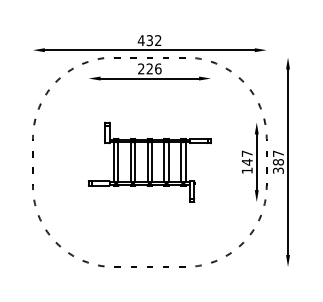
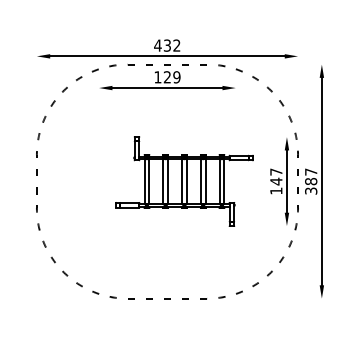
text: (149, 69) -> (167, 77), 226 -> 129
part: (149, 162) -> (184, 181), moved

